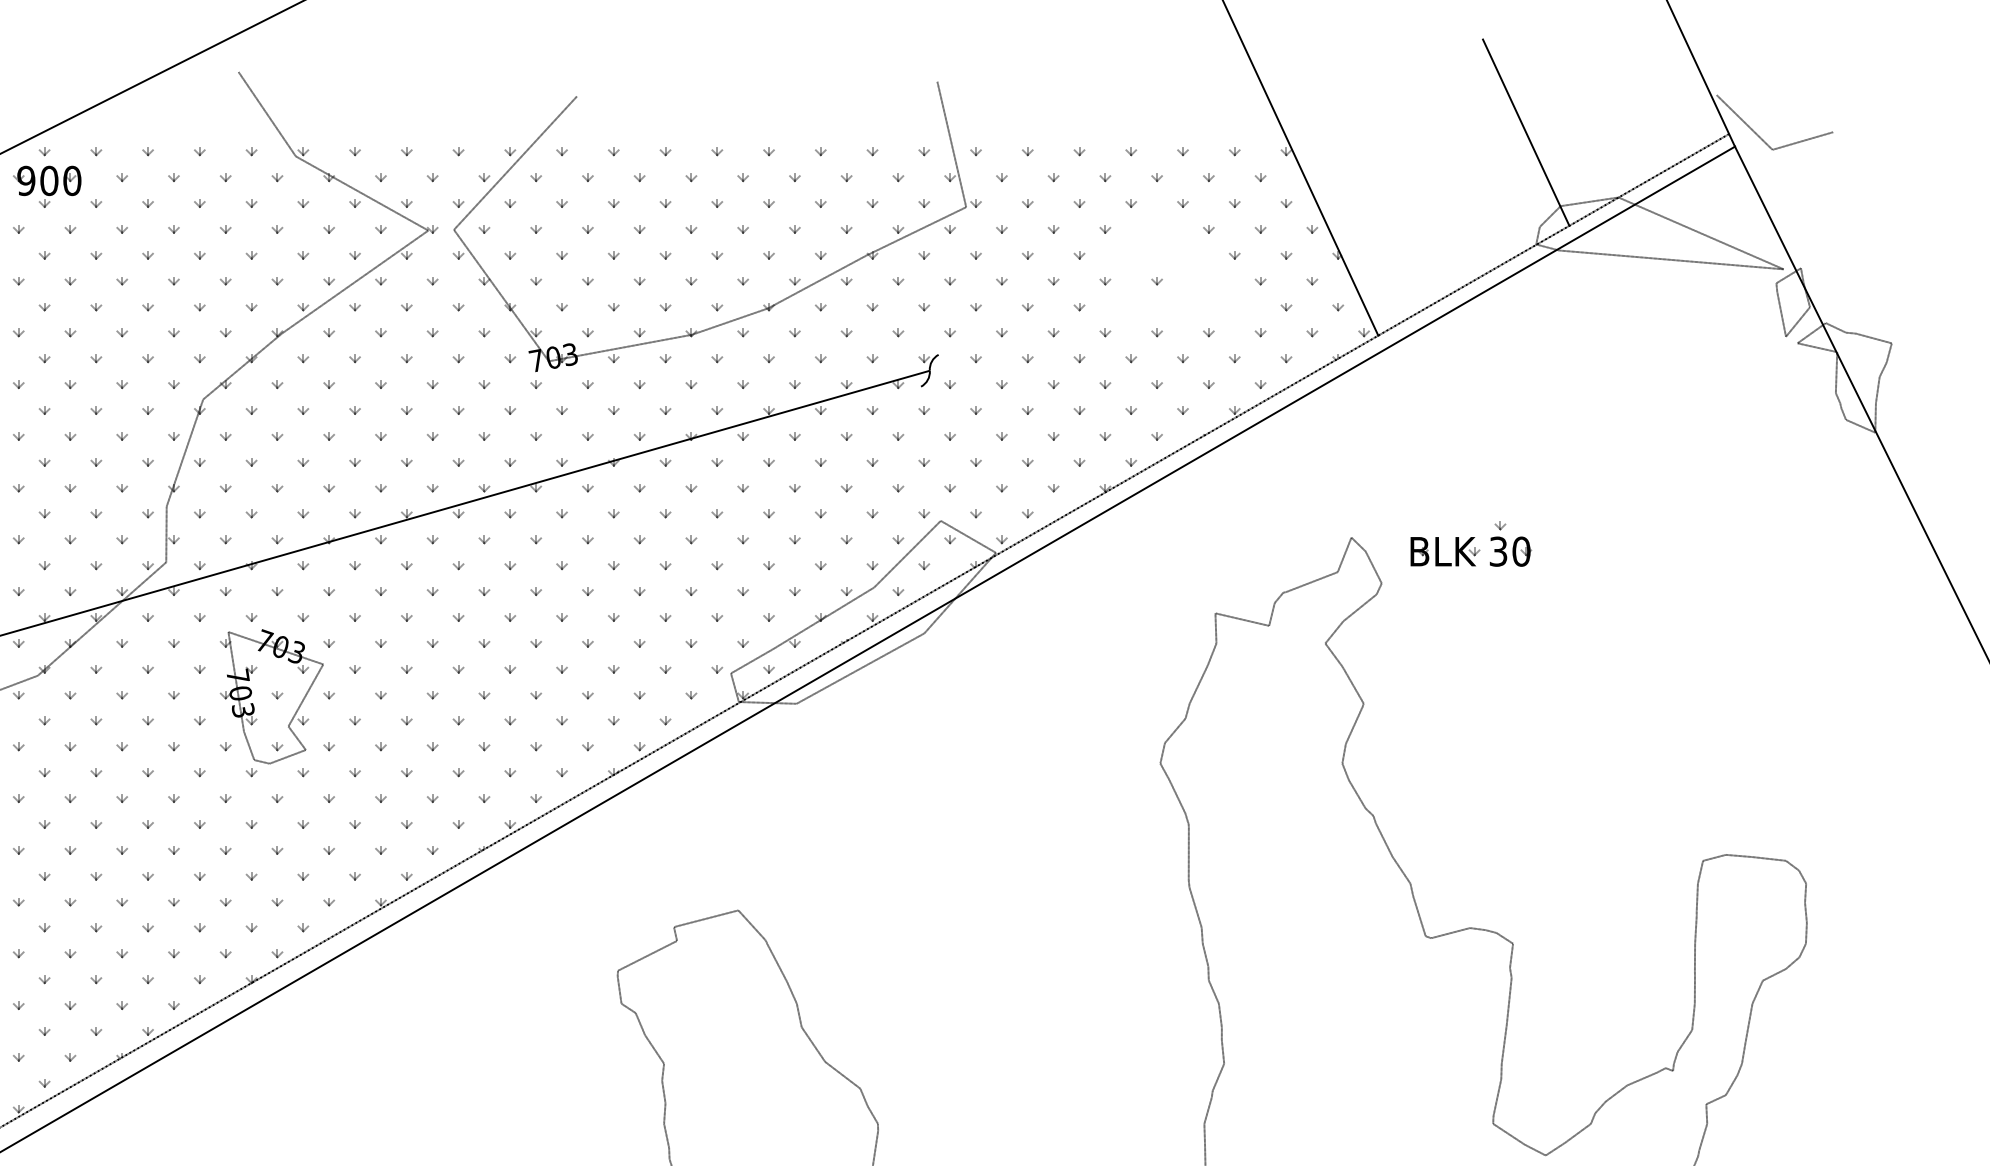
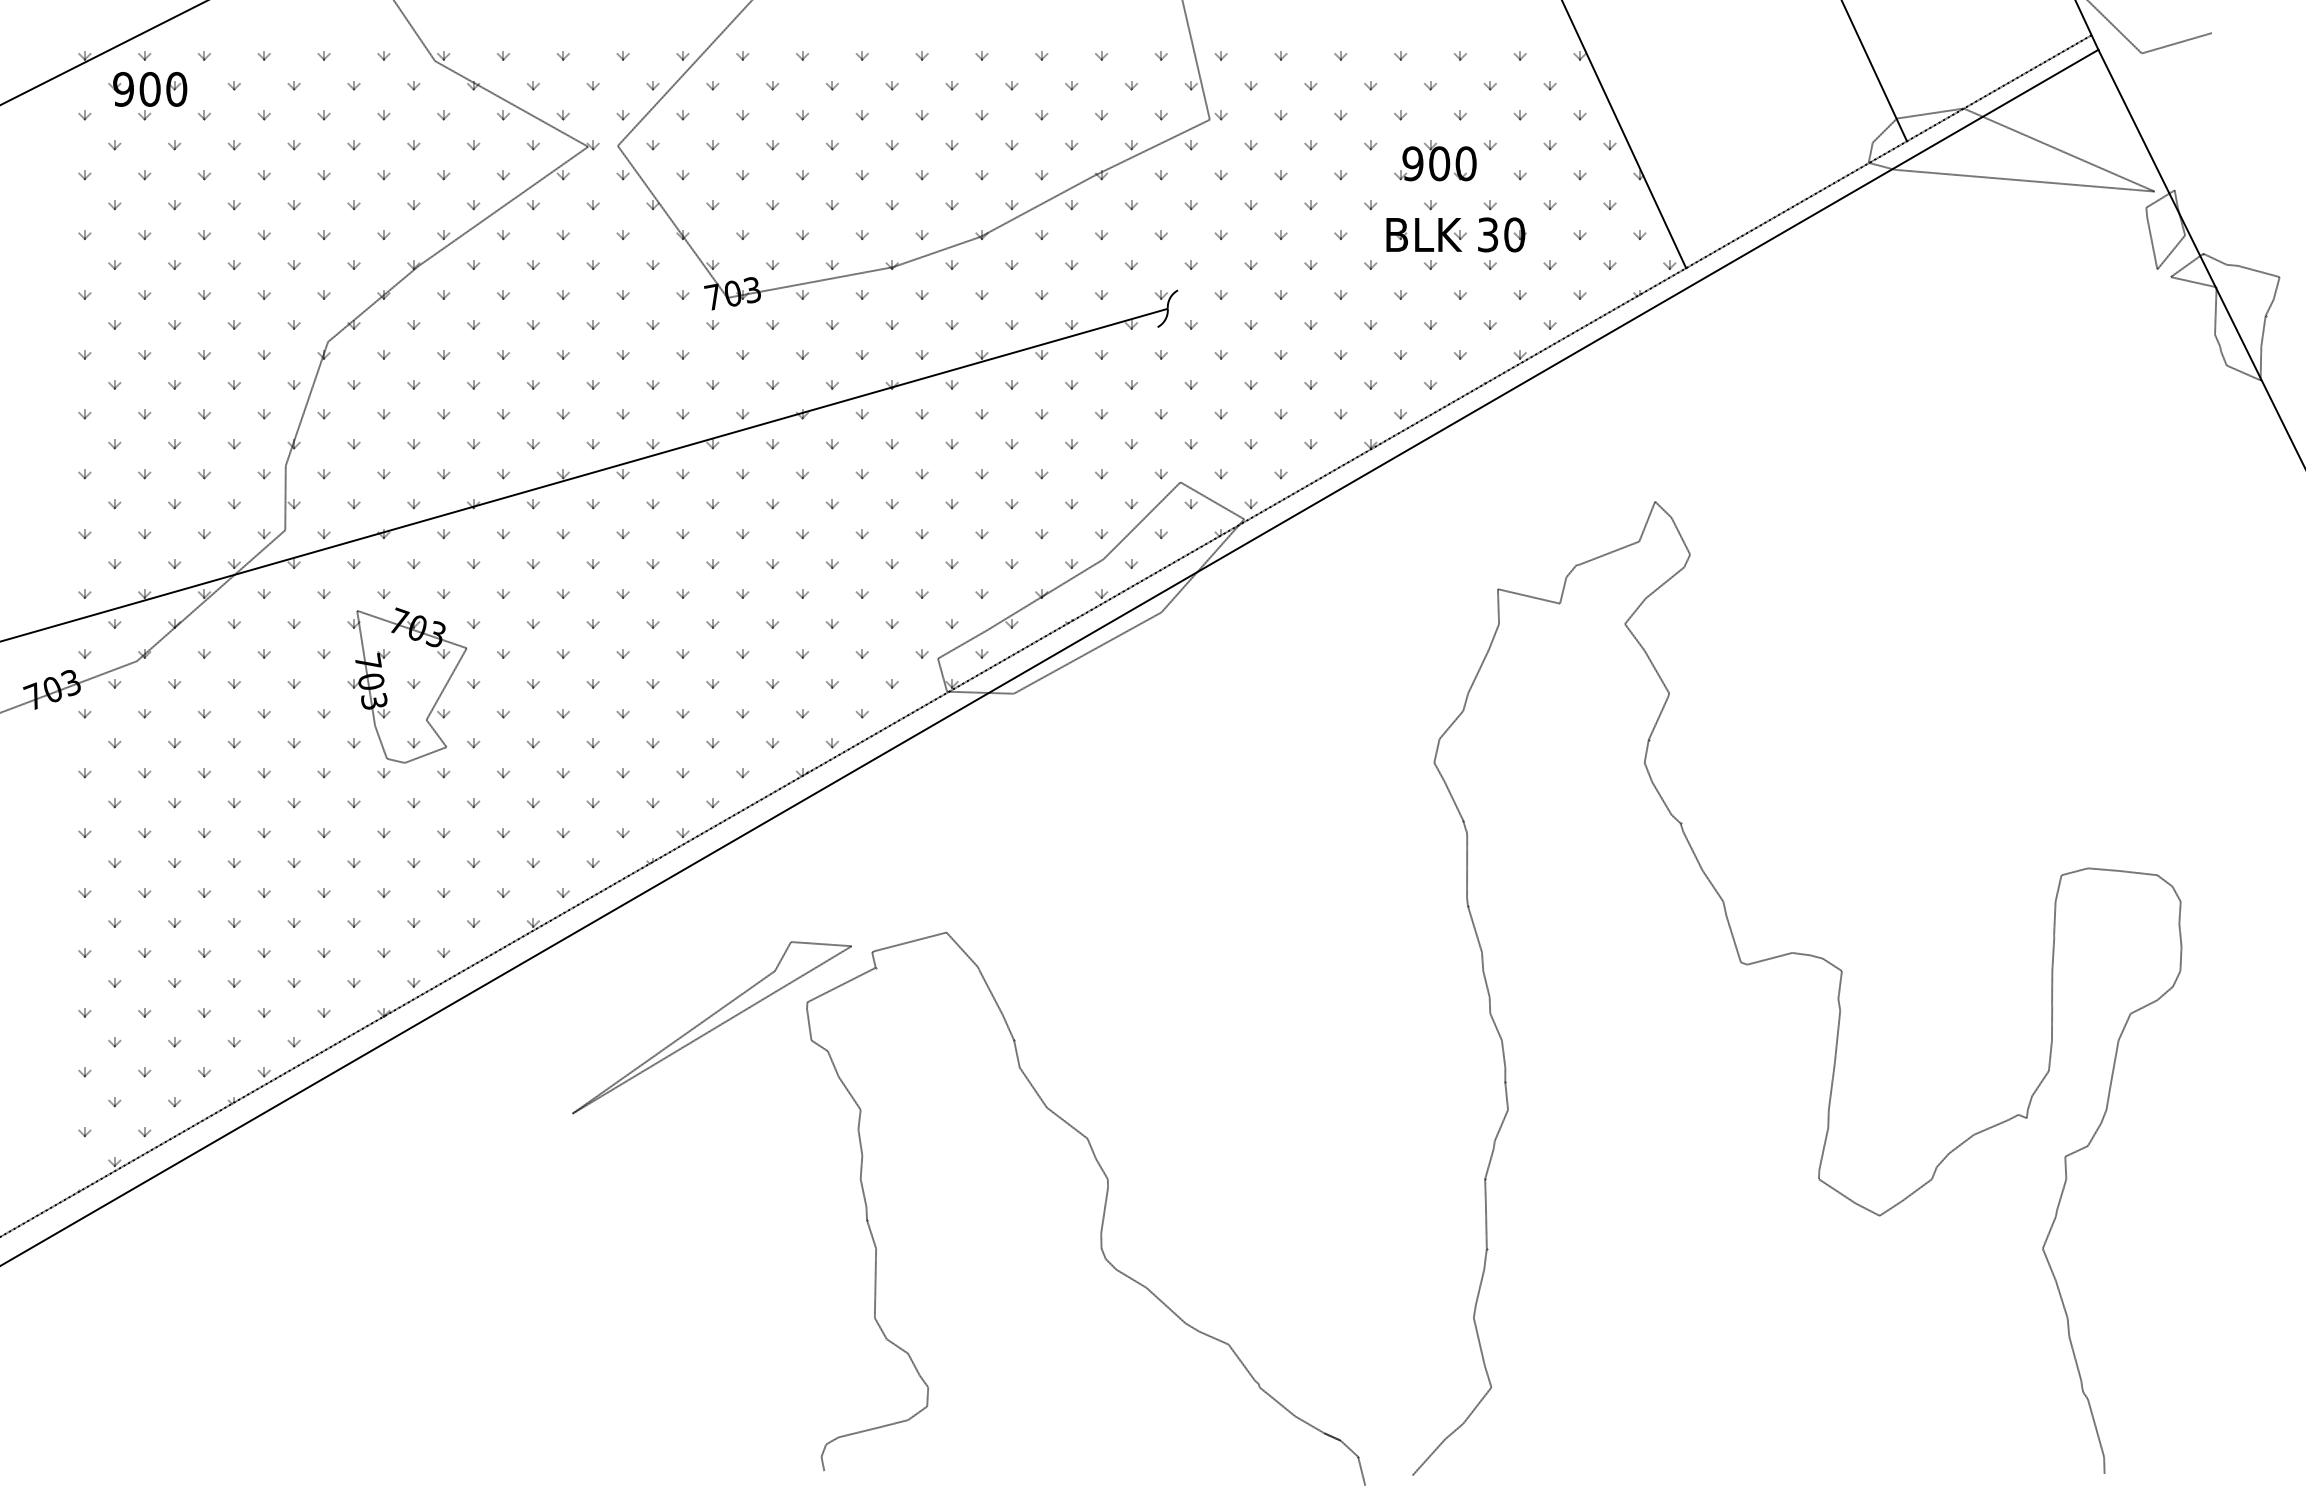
part: (1161, 242) -> (1435, 160), added
part: (1471, 544) -> (1456, 226), moved
part: (535, 992) -> (711, 1027), added

